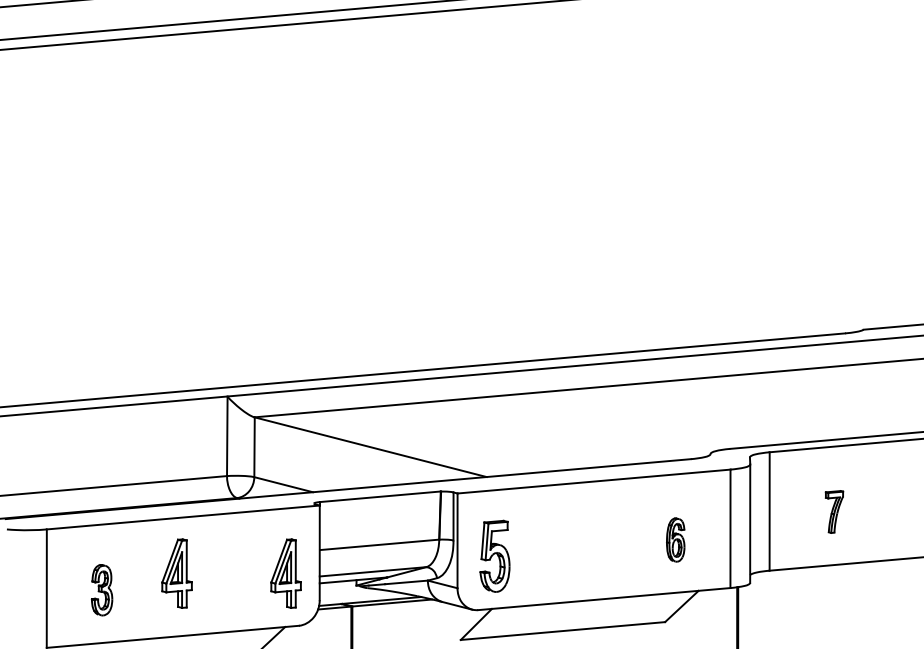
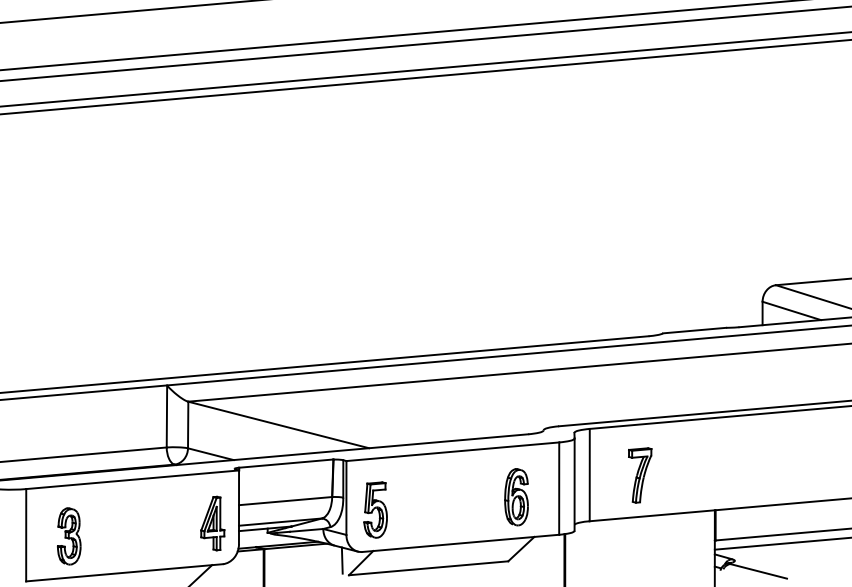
part: (834, 512) -> (640, 475), size x1.67
part: (675, 540) -> (516, 497), size x1.67
part: (176, 573) -> (127, 523), removed
part: (102, 590) -> (69, 536), size x1.43
line: (451, 621) -> (341, 560), added

